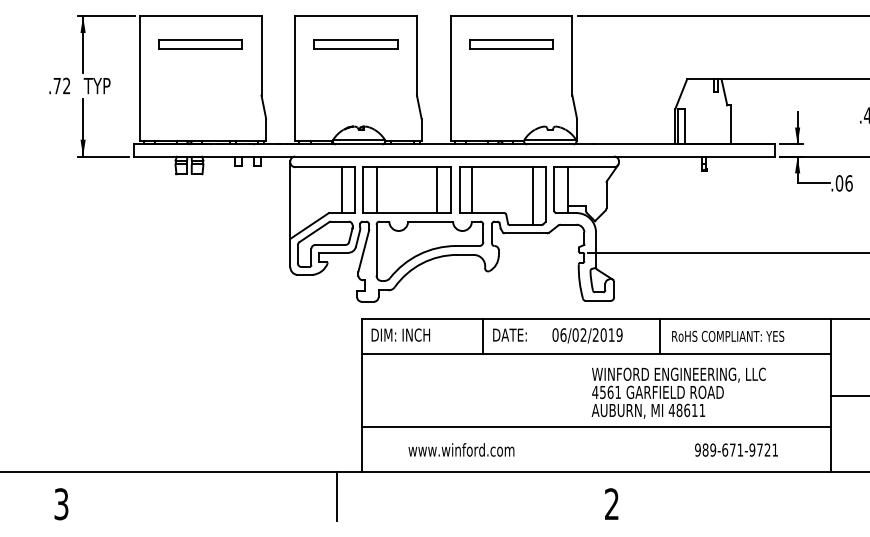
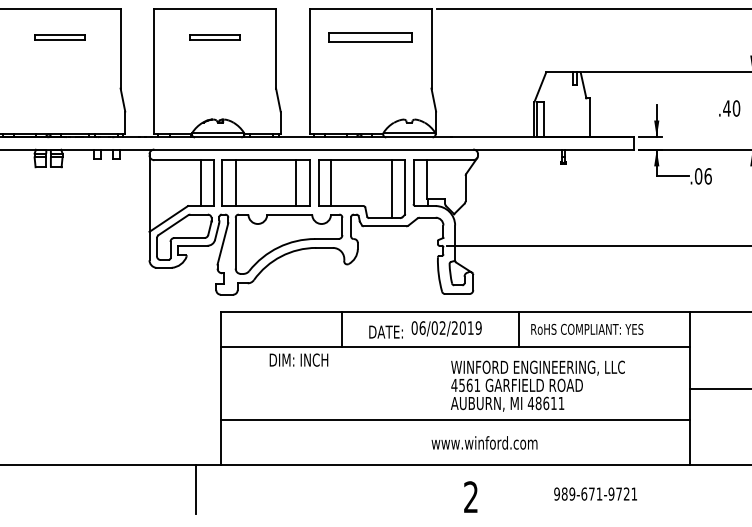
part: (200, 44) -> (59, 37), size x0.6
part: (355, 44) -> (214, 37), size x0.6
text: (400, 334) -> (298, 359), moved
text: (509, 334) -> (385, 331), moved
text: (461, 449) -> (484, 442), moved
text: (736, 449) -> (595, 493), moved

